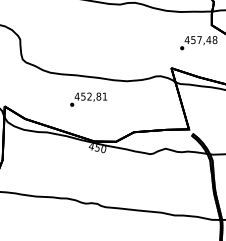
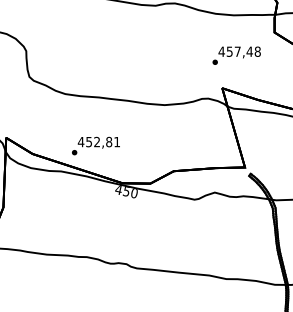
text: (198, 42) -> (236, 55), moved
text: (88, 99) -> (95, 145), moved

